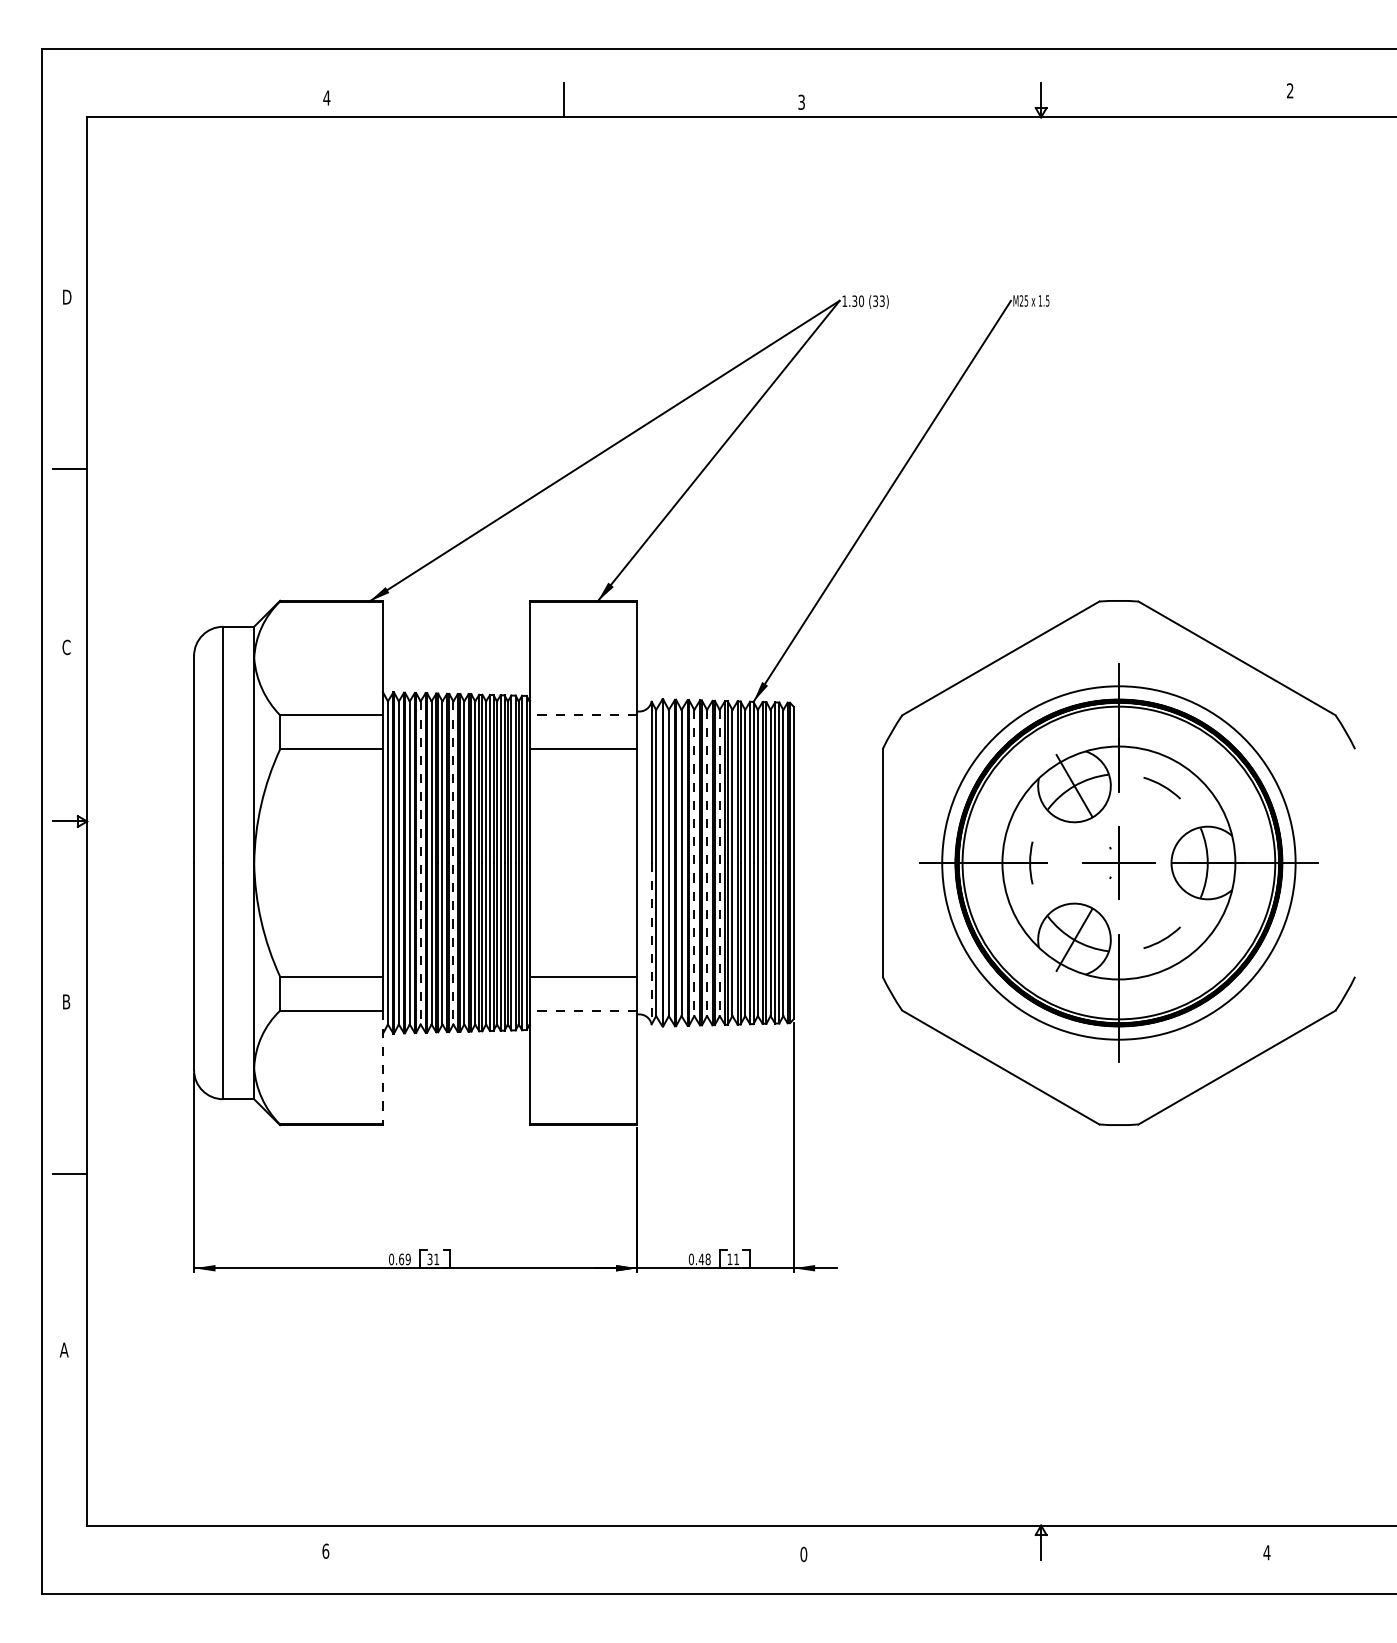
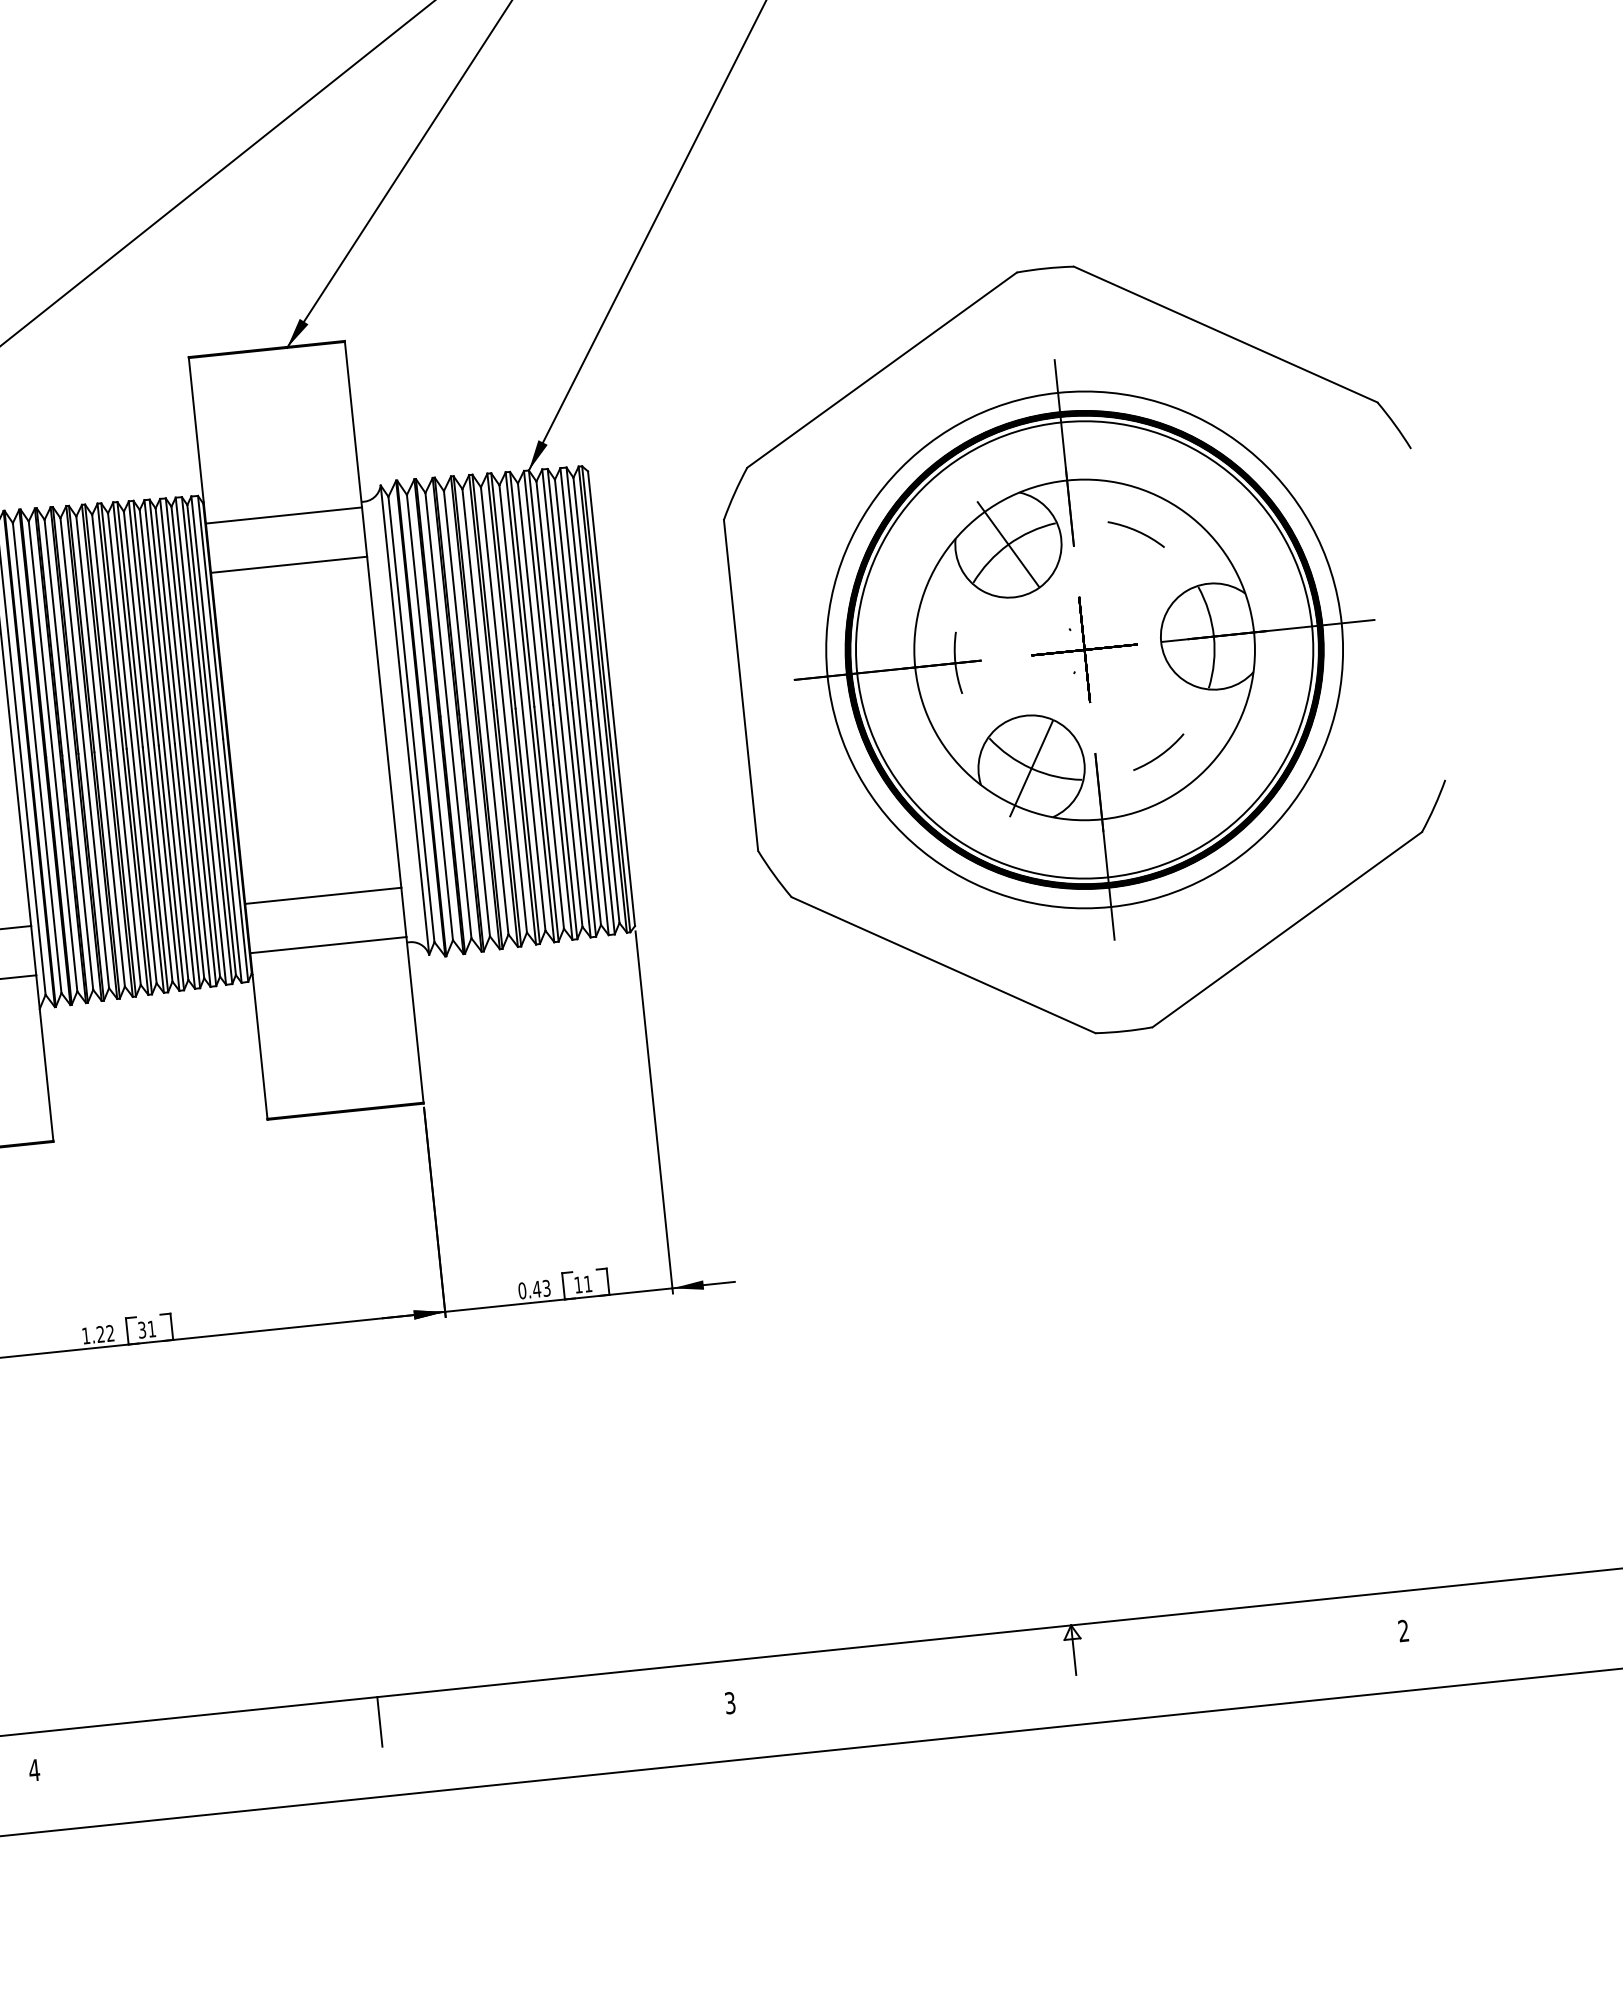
line: (583, 715) -> (283, 515), dashed -> solid
line: (420, 862) -> (68, 754), dashed -> solid
line: (453, 862) -> (116, 749), dashed -> solid
line: (694, 863) -> (467, 714), dashed -> solid
line: (707, 863) -> (486, 712), dashed -> solid
line: (719, 863) -> (503, 710), dashed -> solid
line: (651, 943) -> (416, 837), dashed -> solid
line: (583, 1010) -> (327, 944), dashed -> solid
line: (382, 1067) -> (44, 1058), dashed -> solid
text: (399, 1259) -> (97, 1334), 0.69 -> 1.22
text: (707, 1259) -> (545, 1288), 0.48 -> 0.43
line: (564, 1542) -> (380, 1721), added
text: (325, 1550) -> (33, 1769), 6 -> 4
text: (1266, 1552) -> (1402, 1630), 4 -> 2
text: (803, 1554) -> (729, 1703), 0 -> 3

